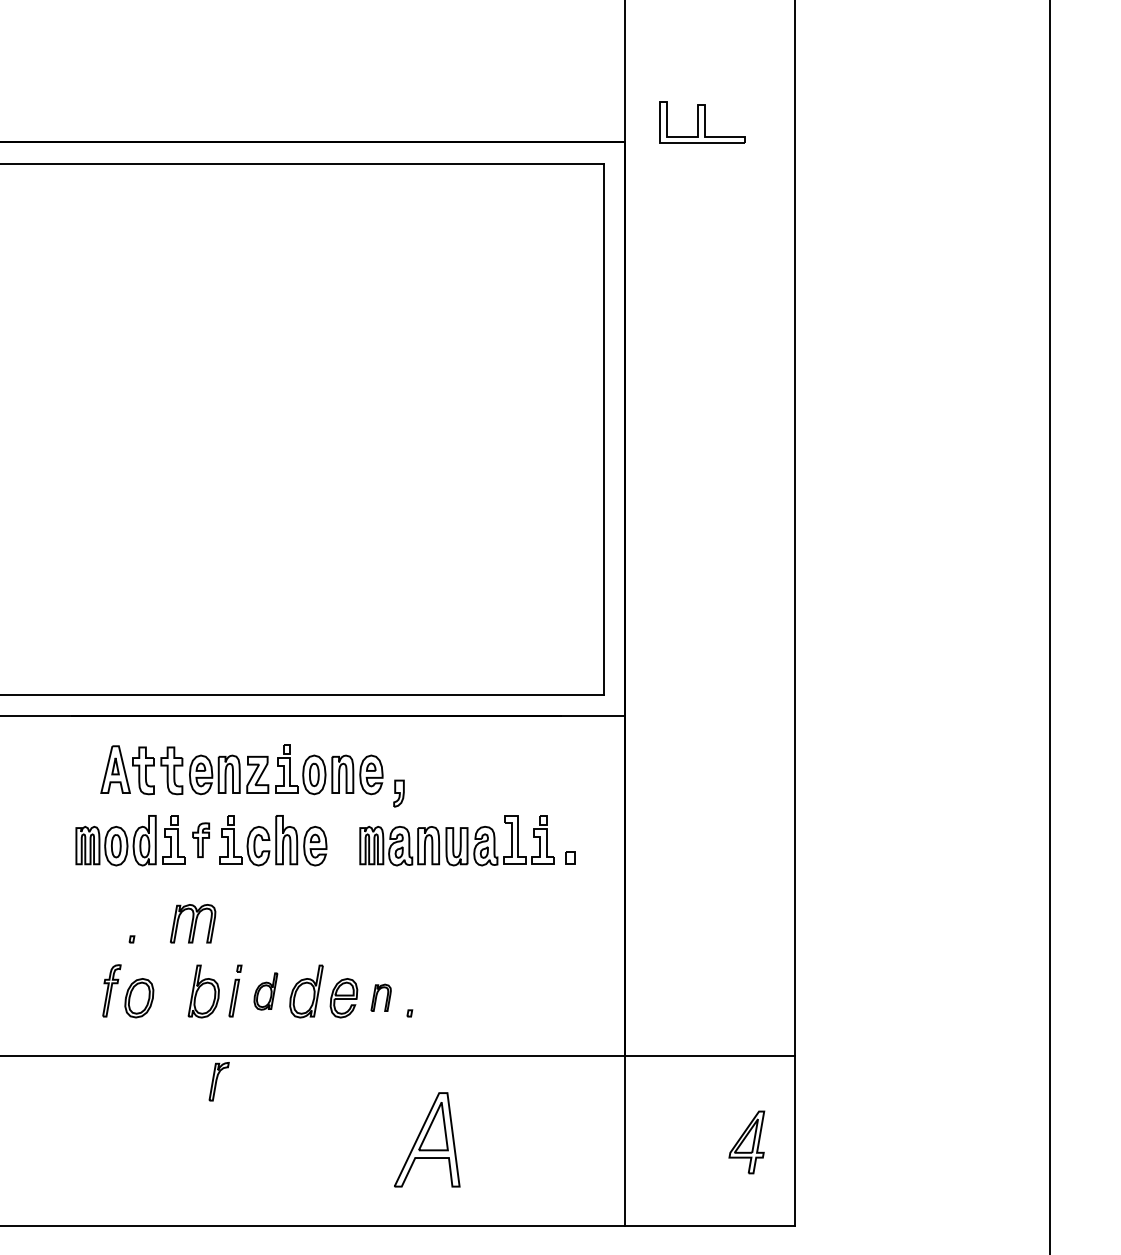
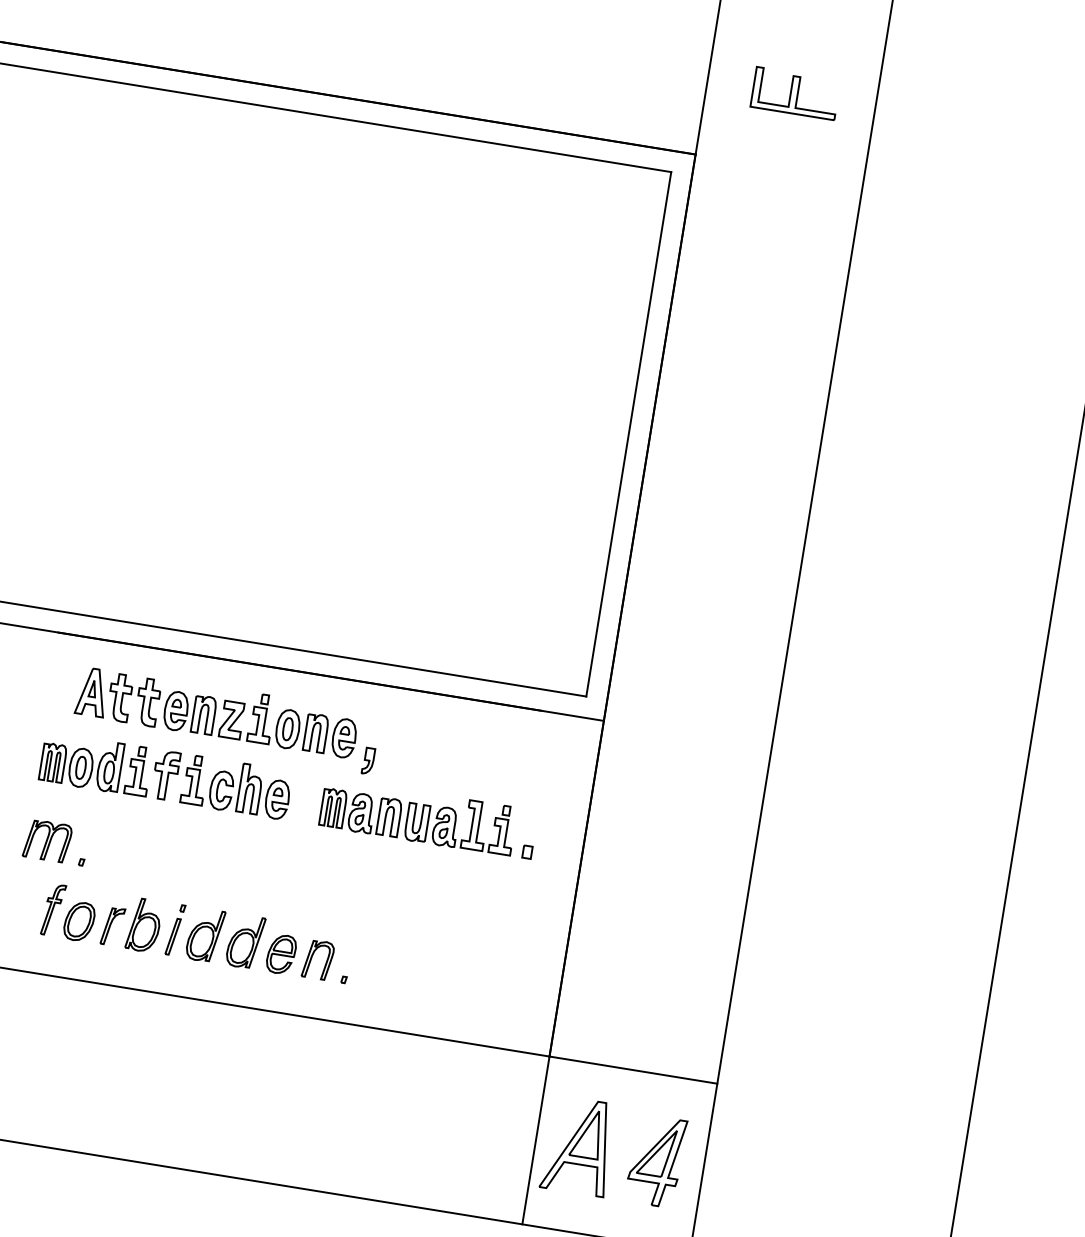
part: (702, 122) -> (795, 93), moved
part: (200, 840) -> (165, 775), size x1.43
part: (193, 923) -> (48, 840), moved
part: (265, 991) -> (205, 935), size x1.43
part: (380, 997) -> (317, 959), size x1.43
part: (218, 1081) -> (112, 926), moved
part: (427, 1139) -> (579, 1145), moved
part: (746, 1142) -> (655, 1161), size x1.43

